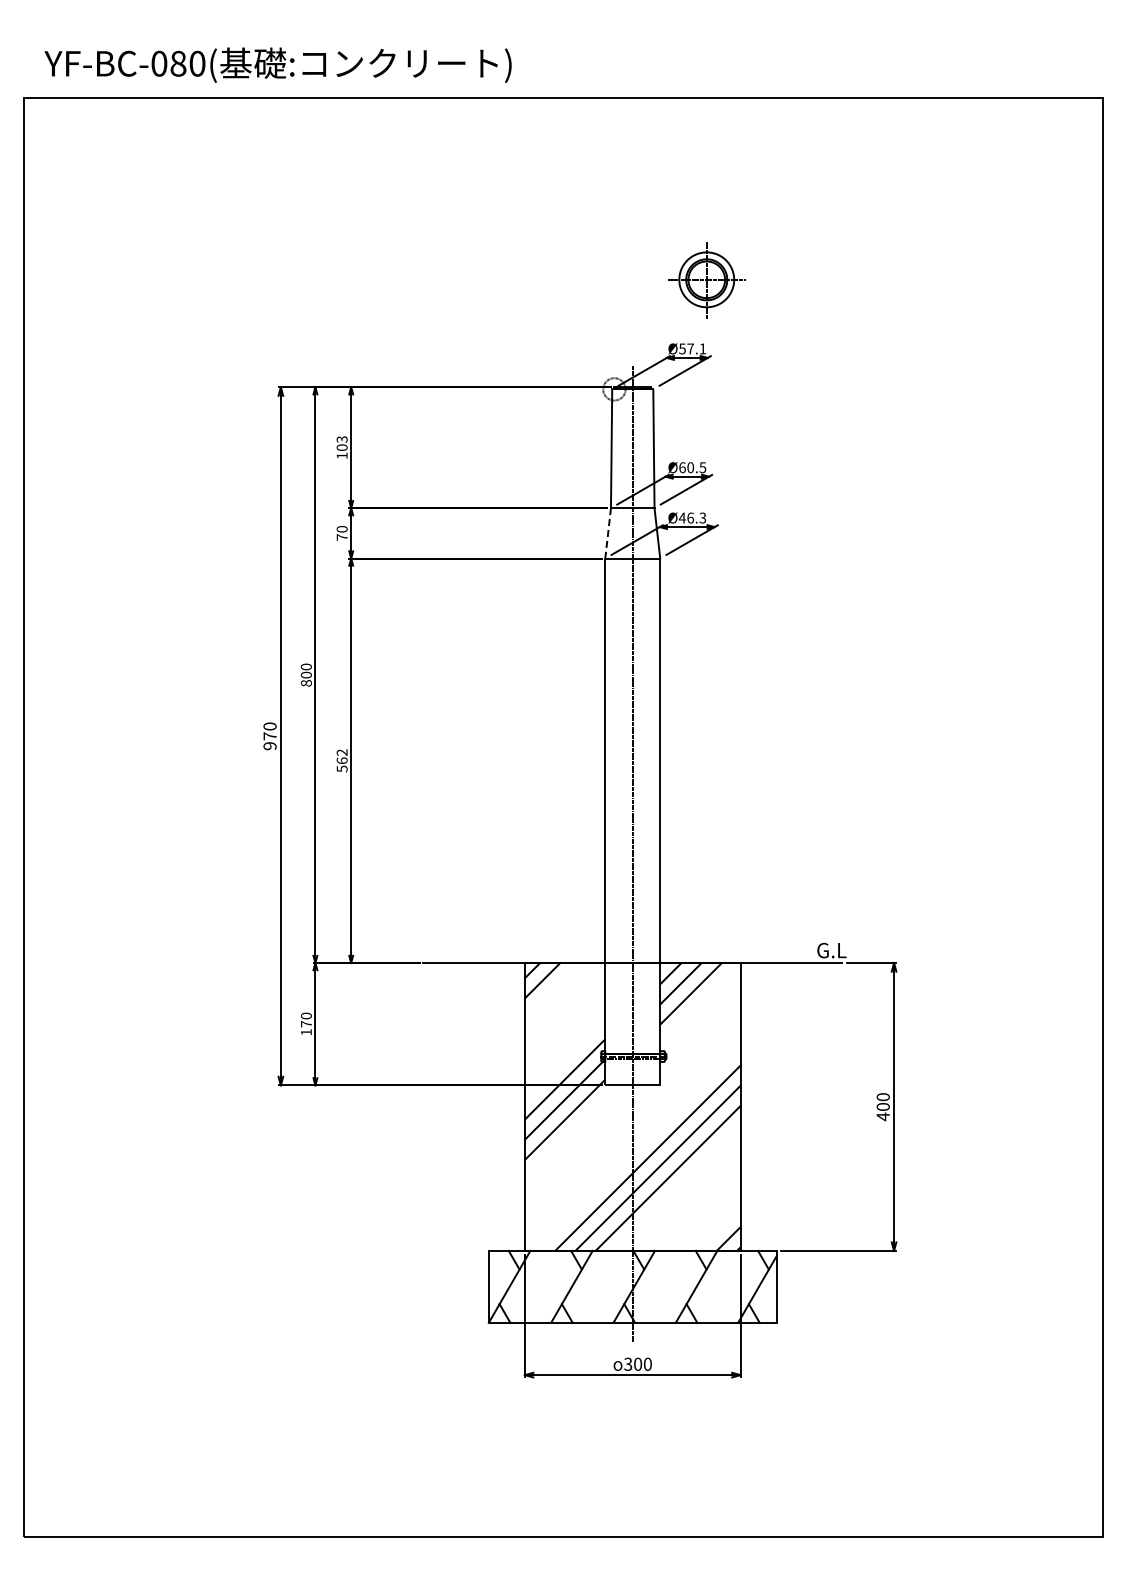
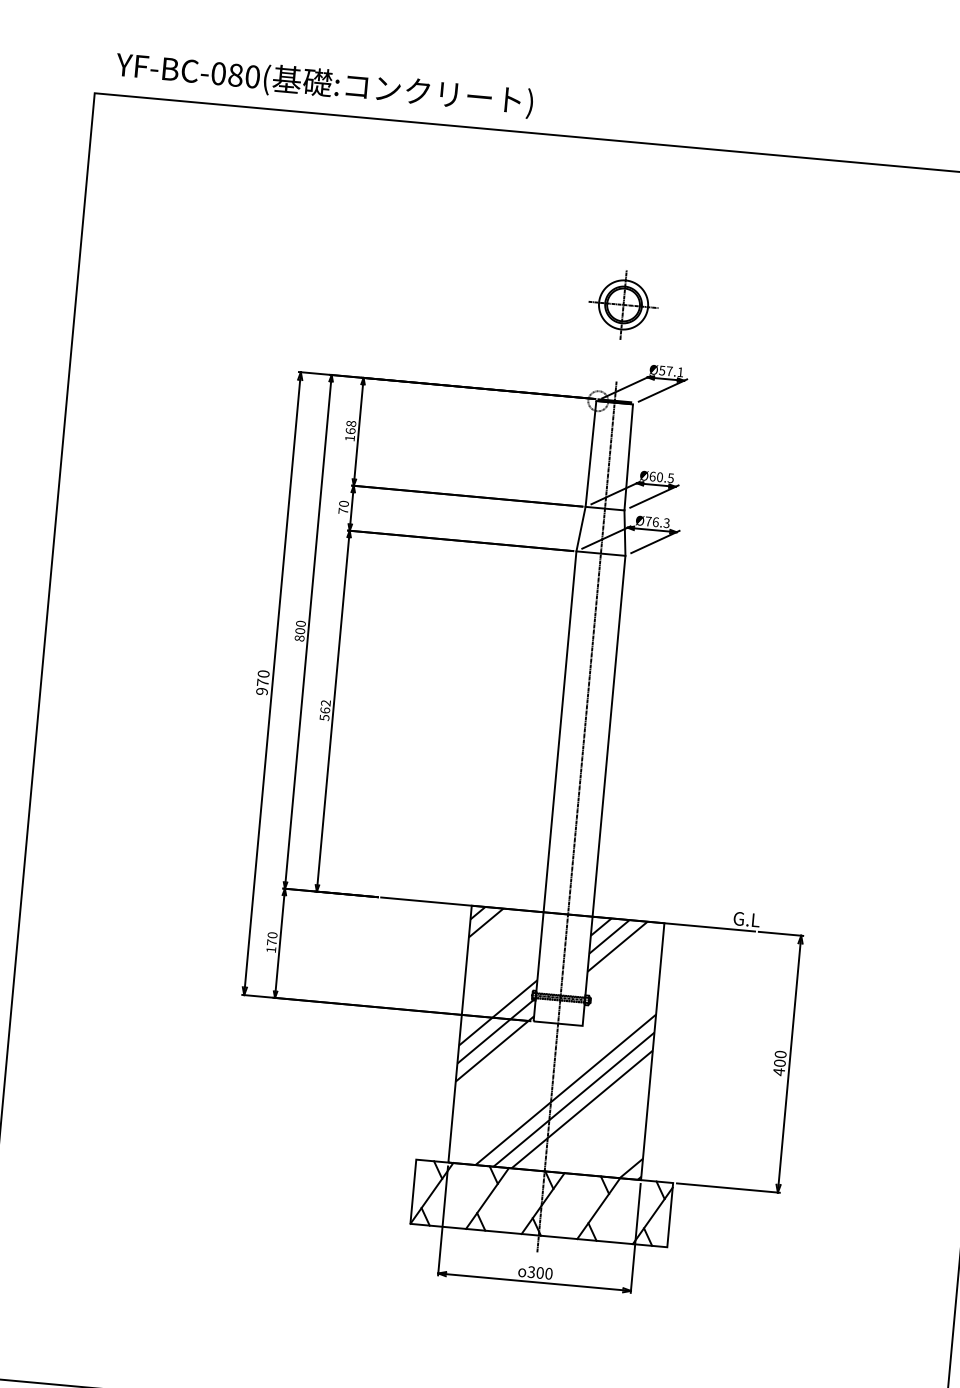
part: (706, 280) -> (623, 305), moved
text: (341, 443) -> (350, 427), 103 -> 168
text: (681, 517) -> (647, 520), Ø46.3 -> Ø76.3
line: (608, 533) -> (581, 529), dashed -> solid

